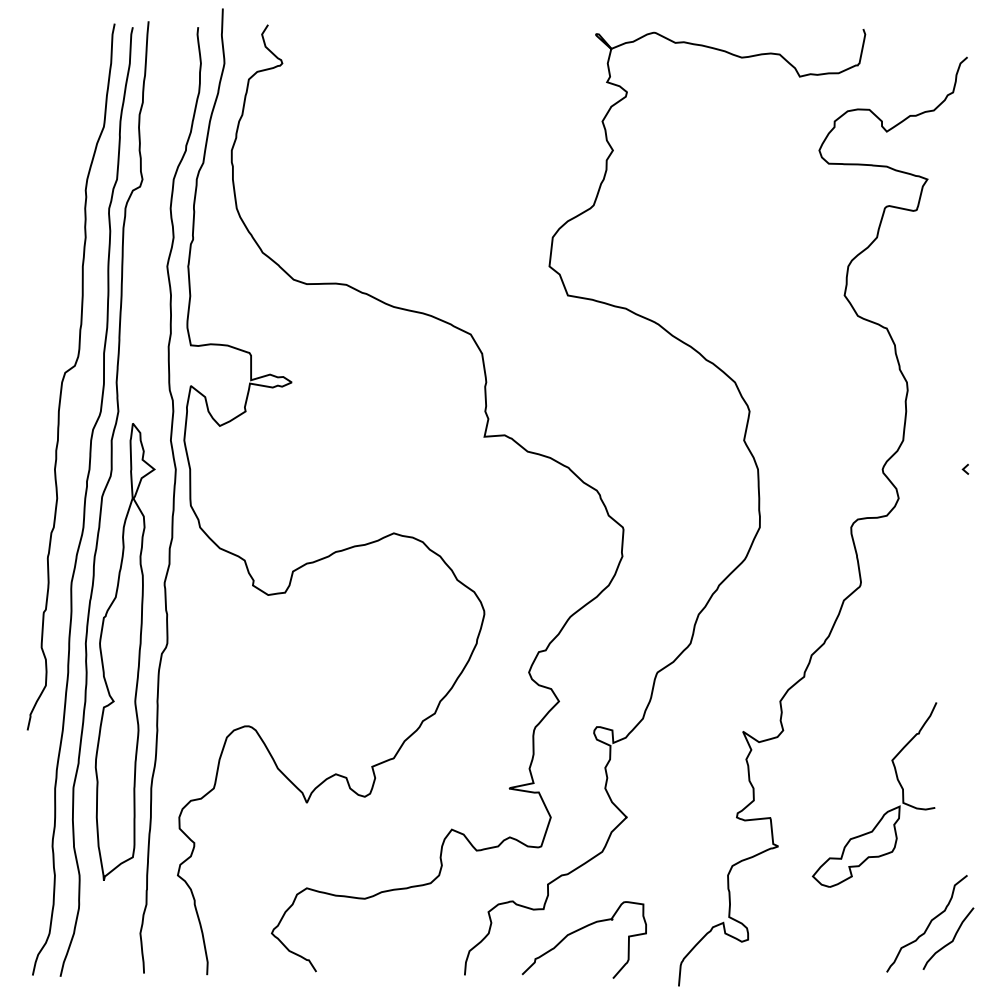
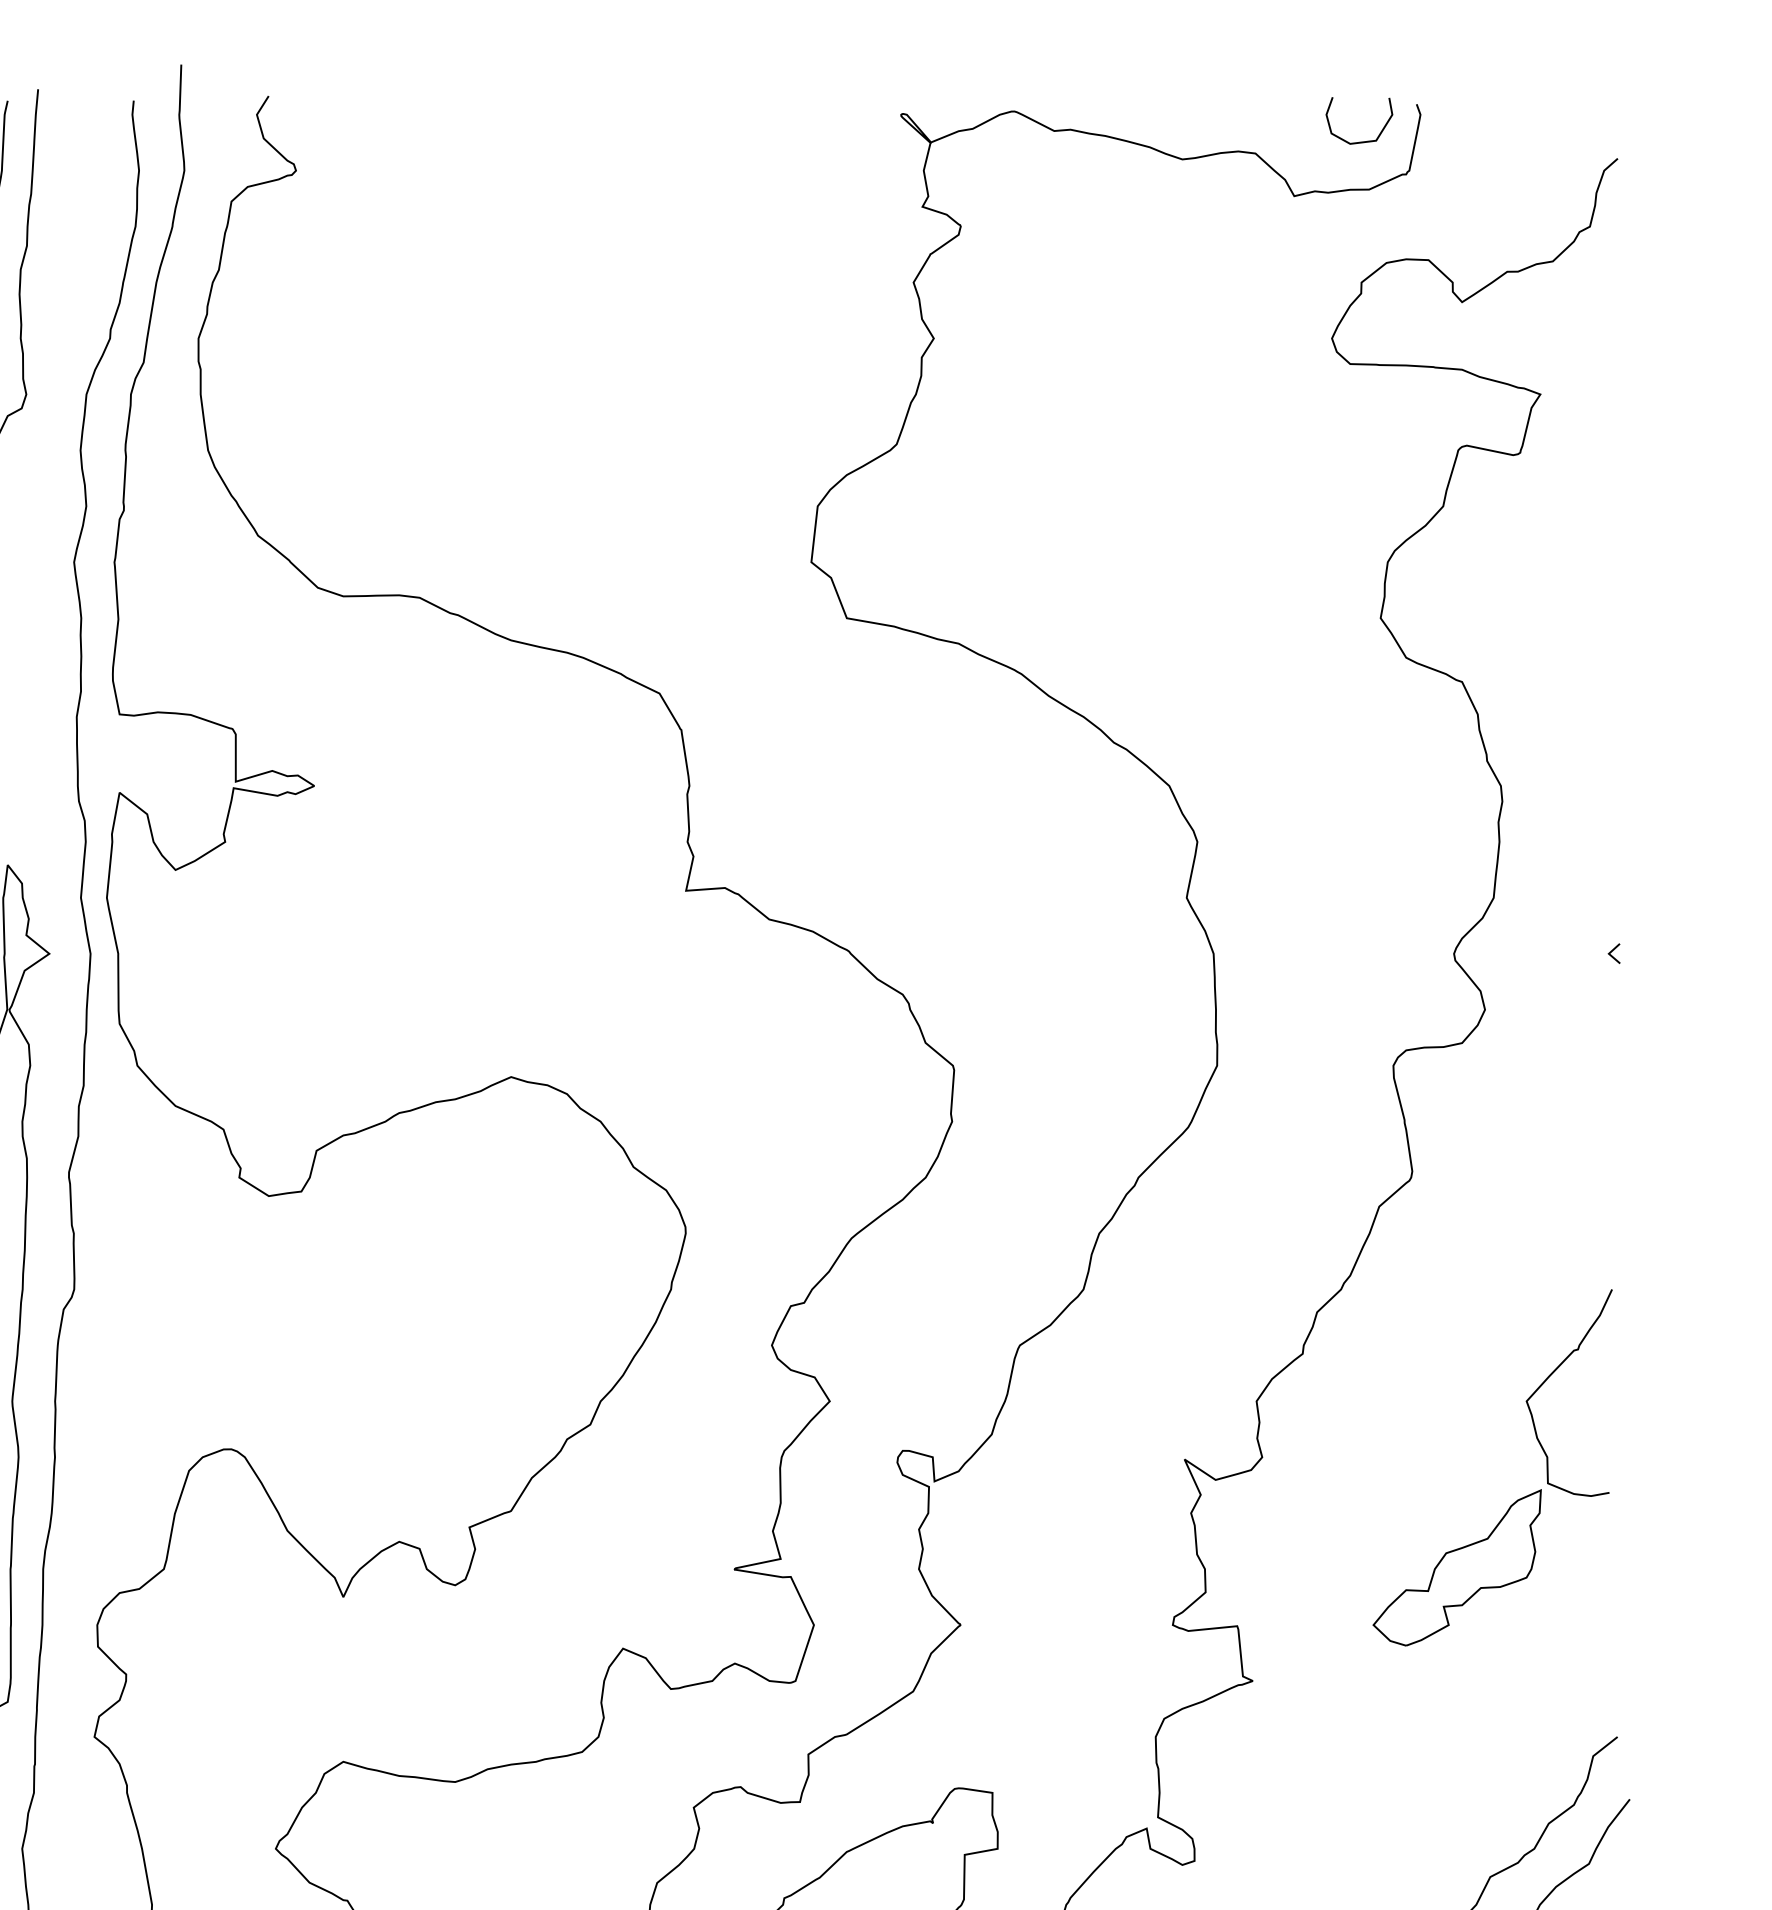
curve: (835, 47) -> (1363, 139), added
part: (886, 811) -> (1515, 1499), moved

